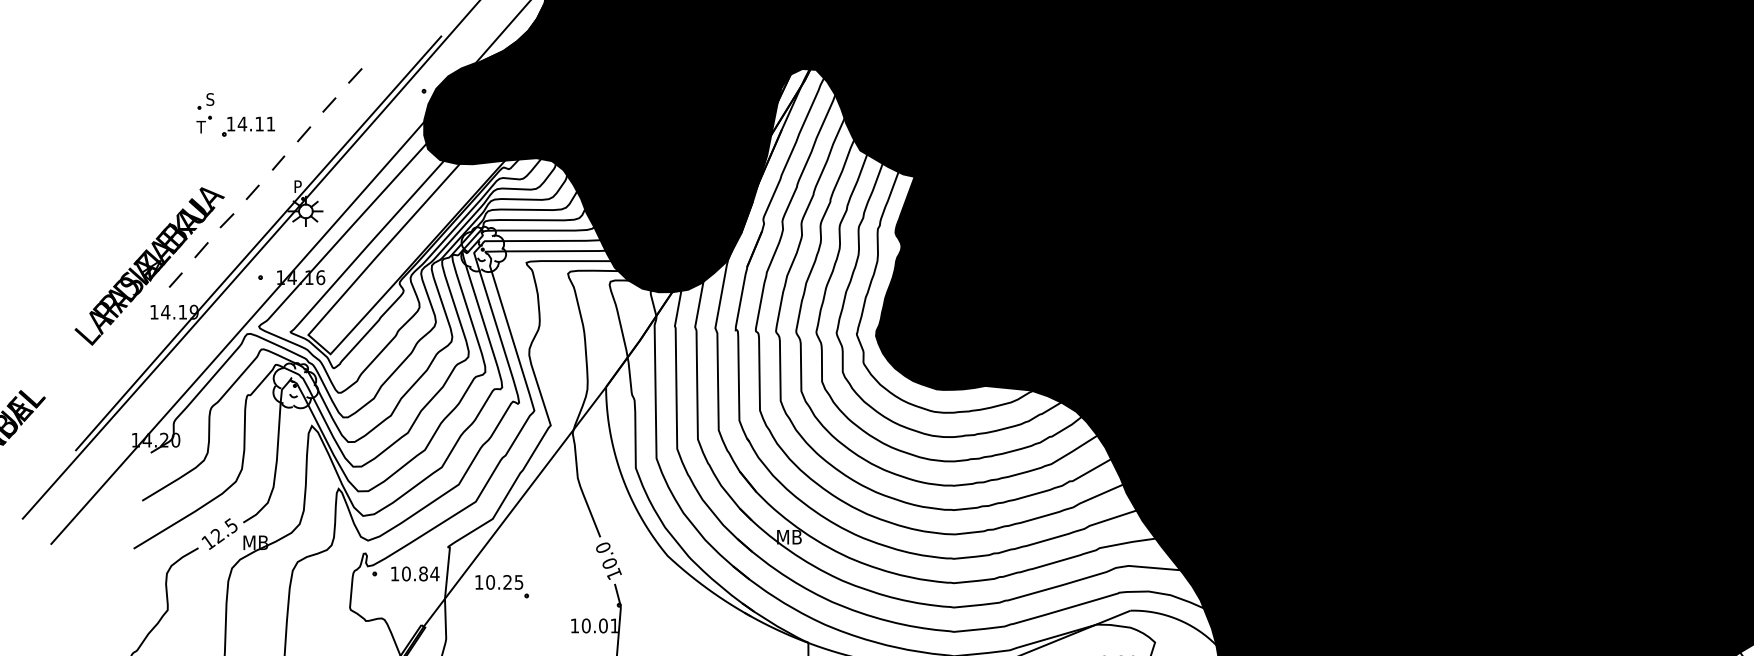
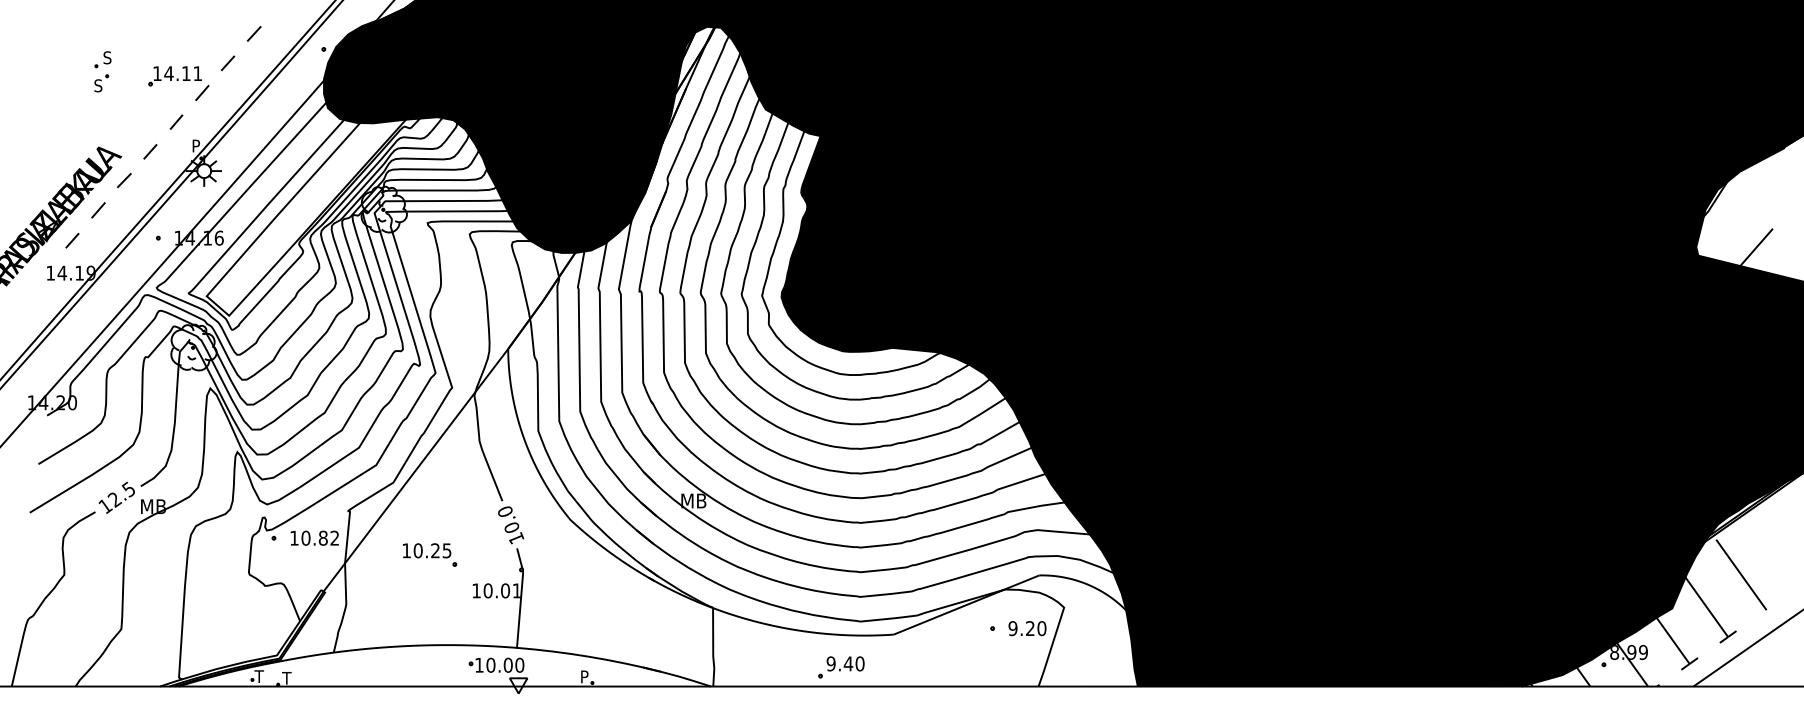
text: (200, 126) -> (97, 85), T -> S
part: (247, 126) -> (174, 76), moved
text: (434, 573) -> (334, 537), 10.84 -> 10.82
part: (502, 586) -> (430, 554), moved

